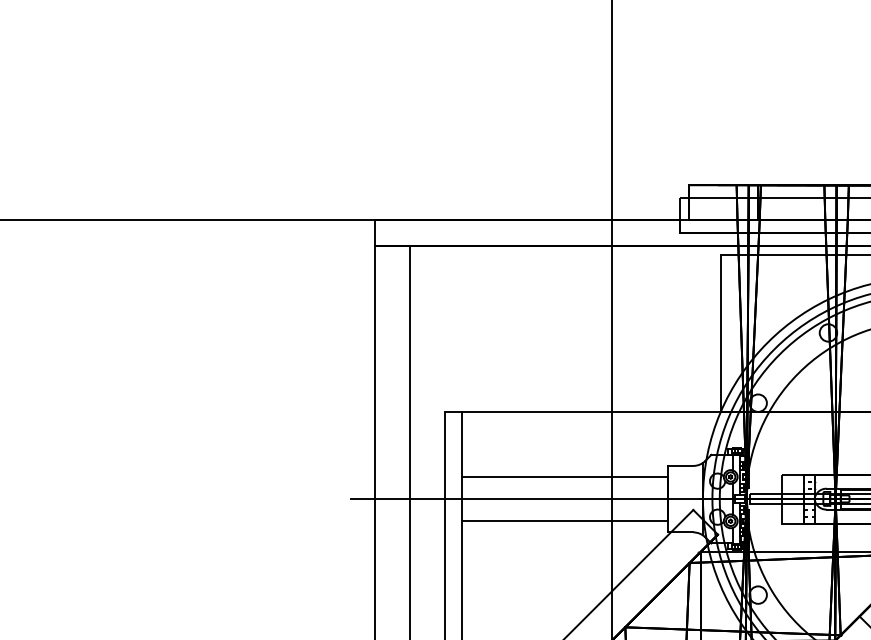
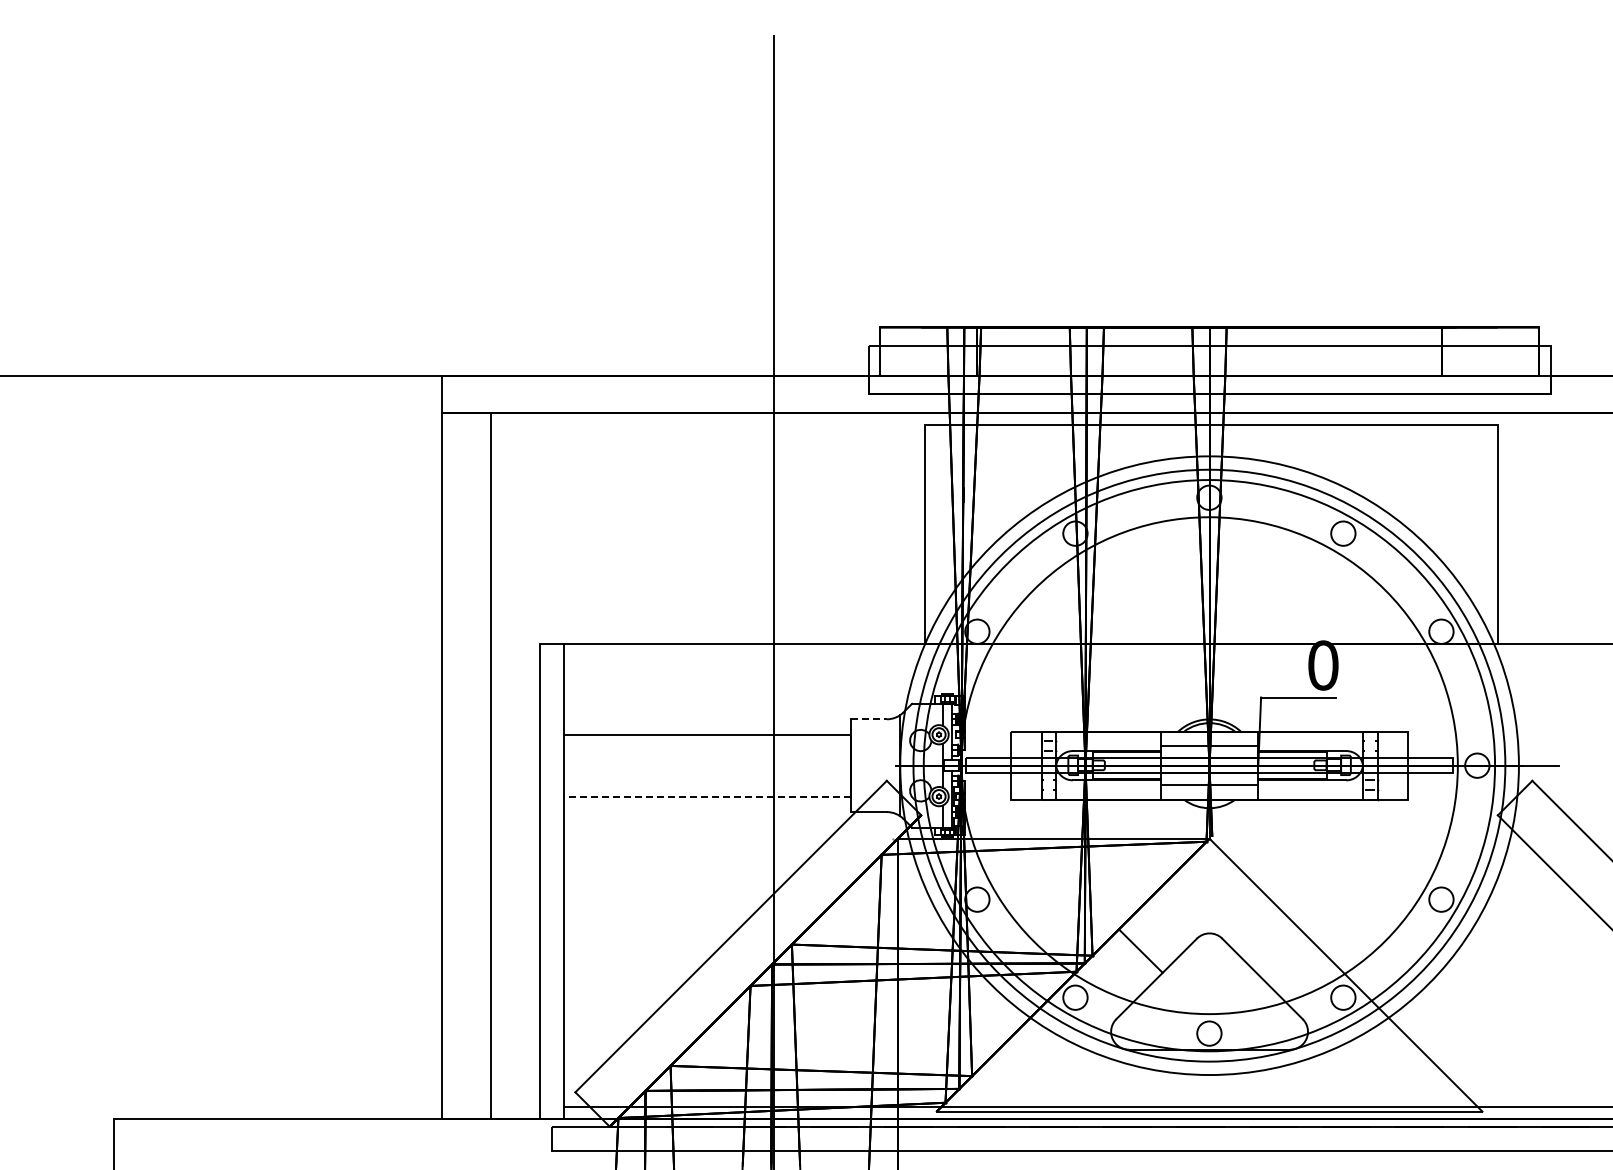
line: (680, 466) -> (869, 719), solid -> dashed
line: (524, 499) -> (651, 765), removed
line: (564, 521) -> (707, 796), solid -> dashed

